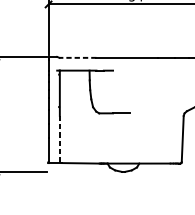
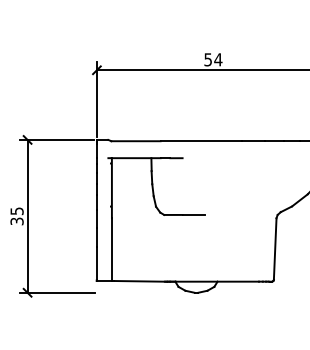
line: (78, 58) -> (136, 141), dashed -> solid
line: (59, 140) -> (111, 250), dashed -> solid

